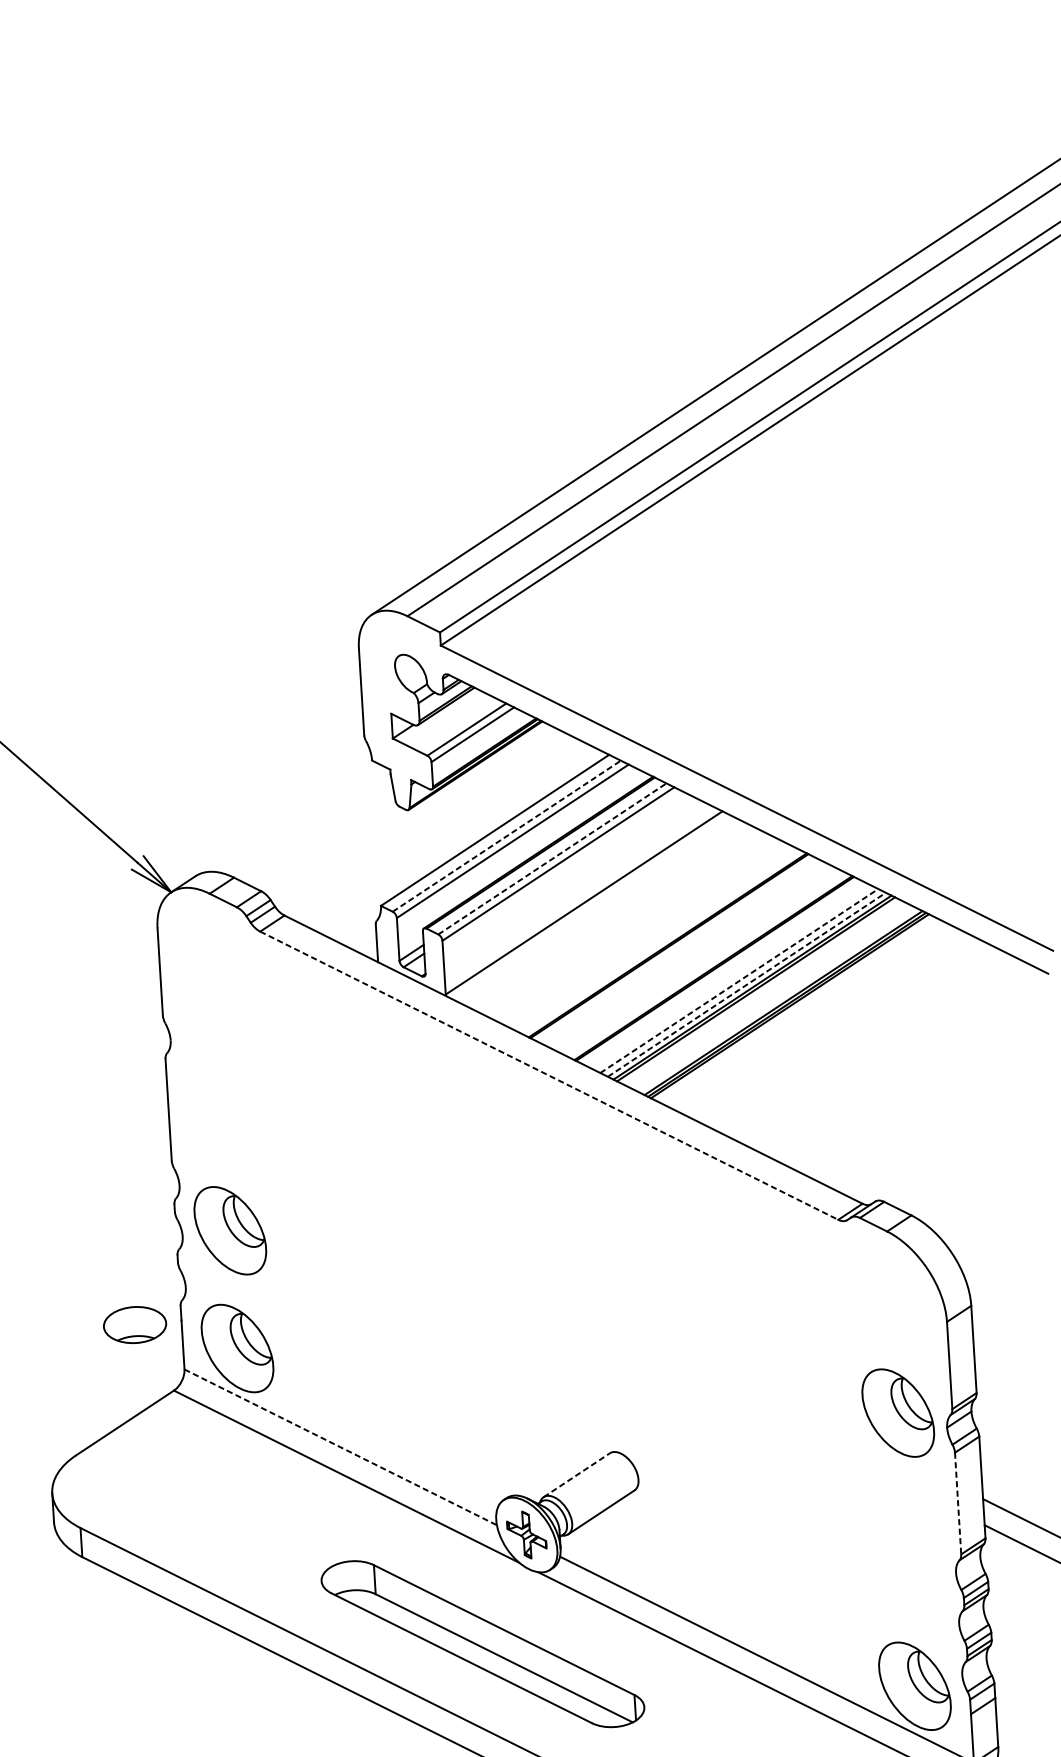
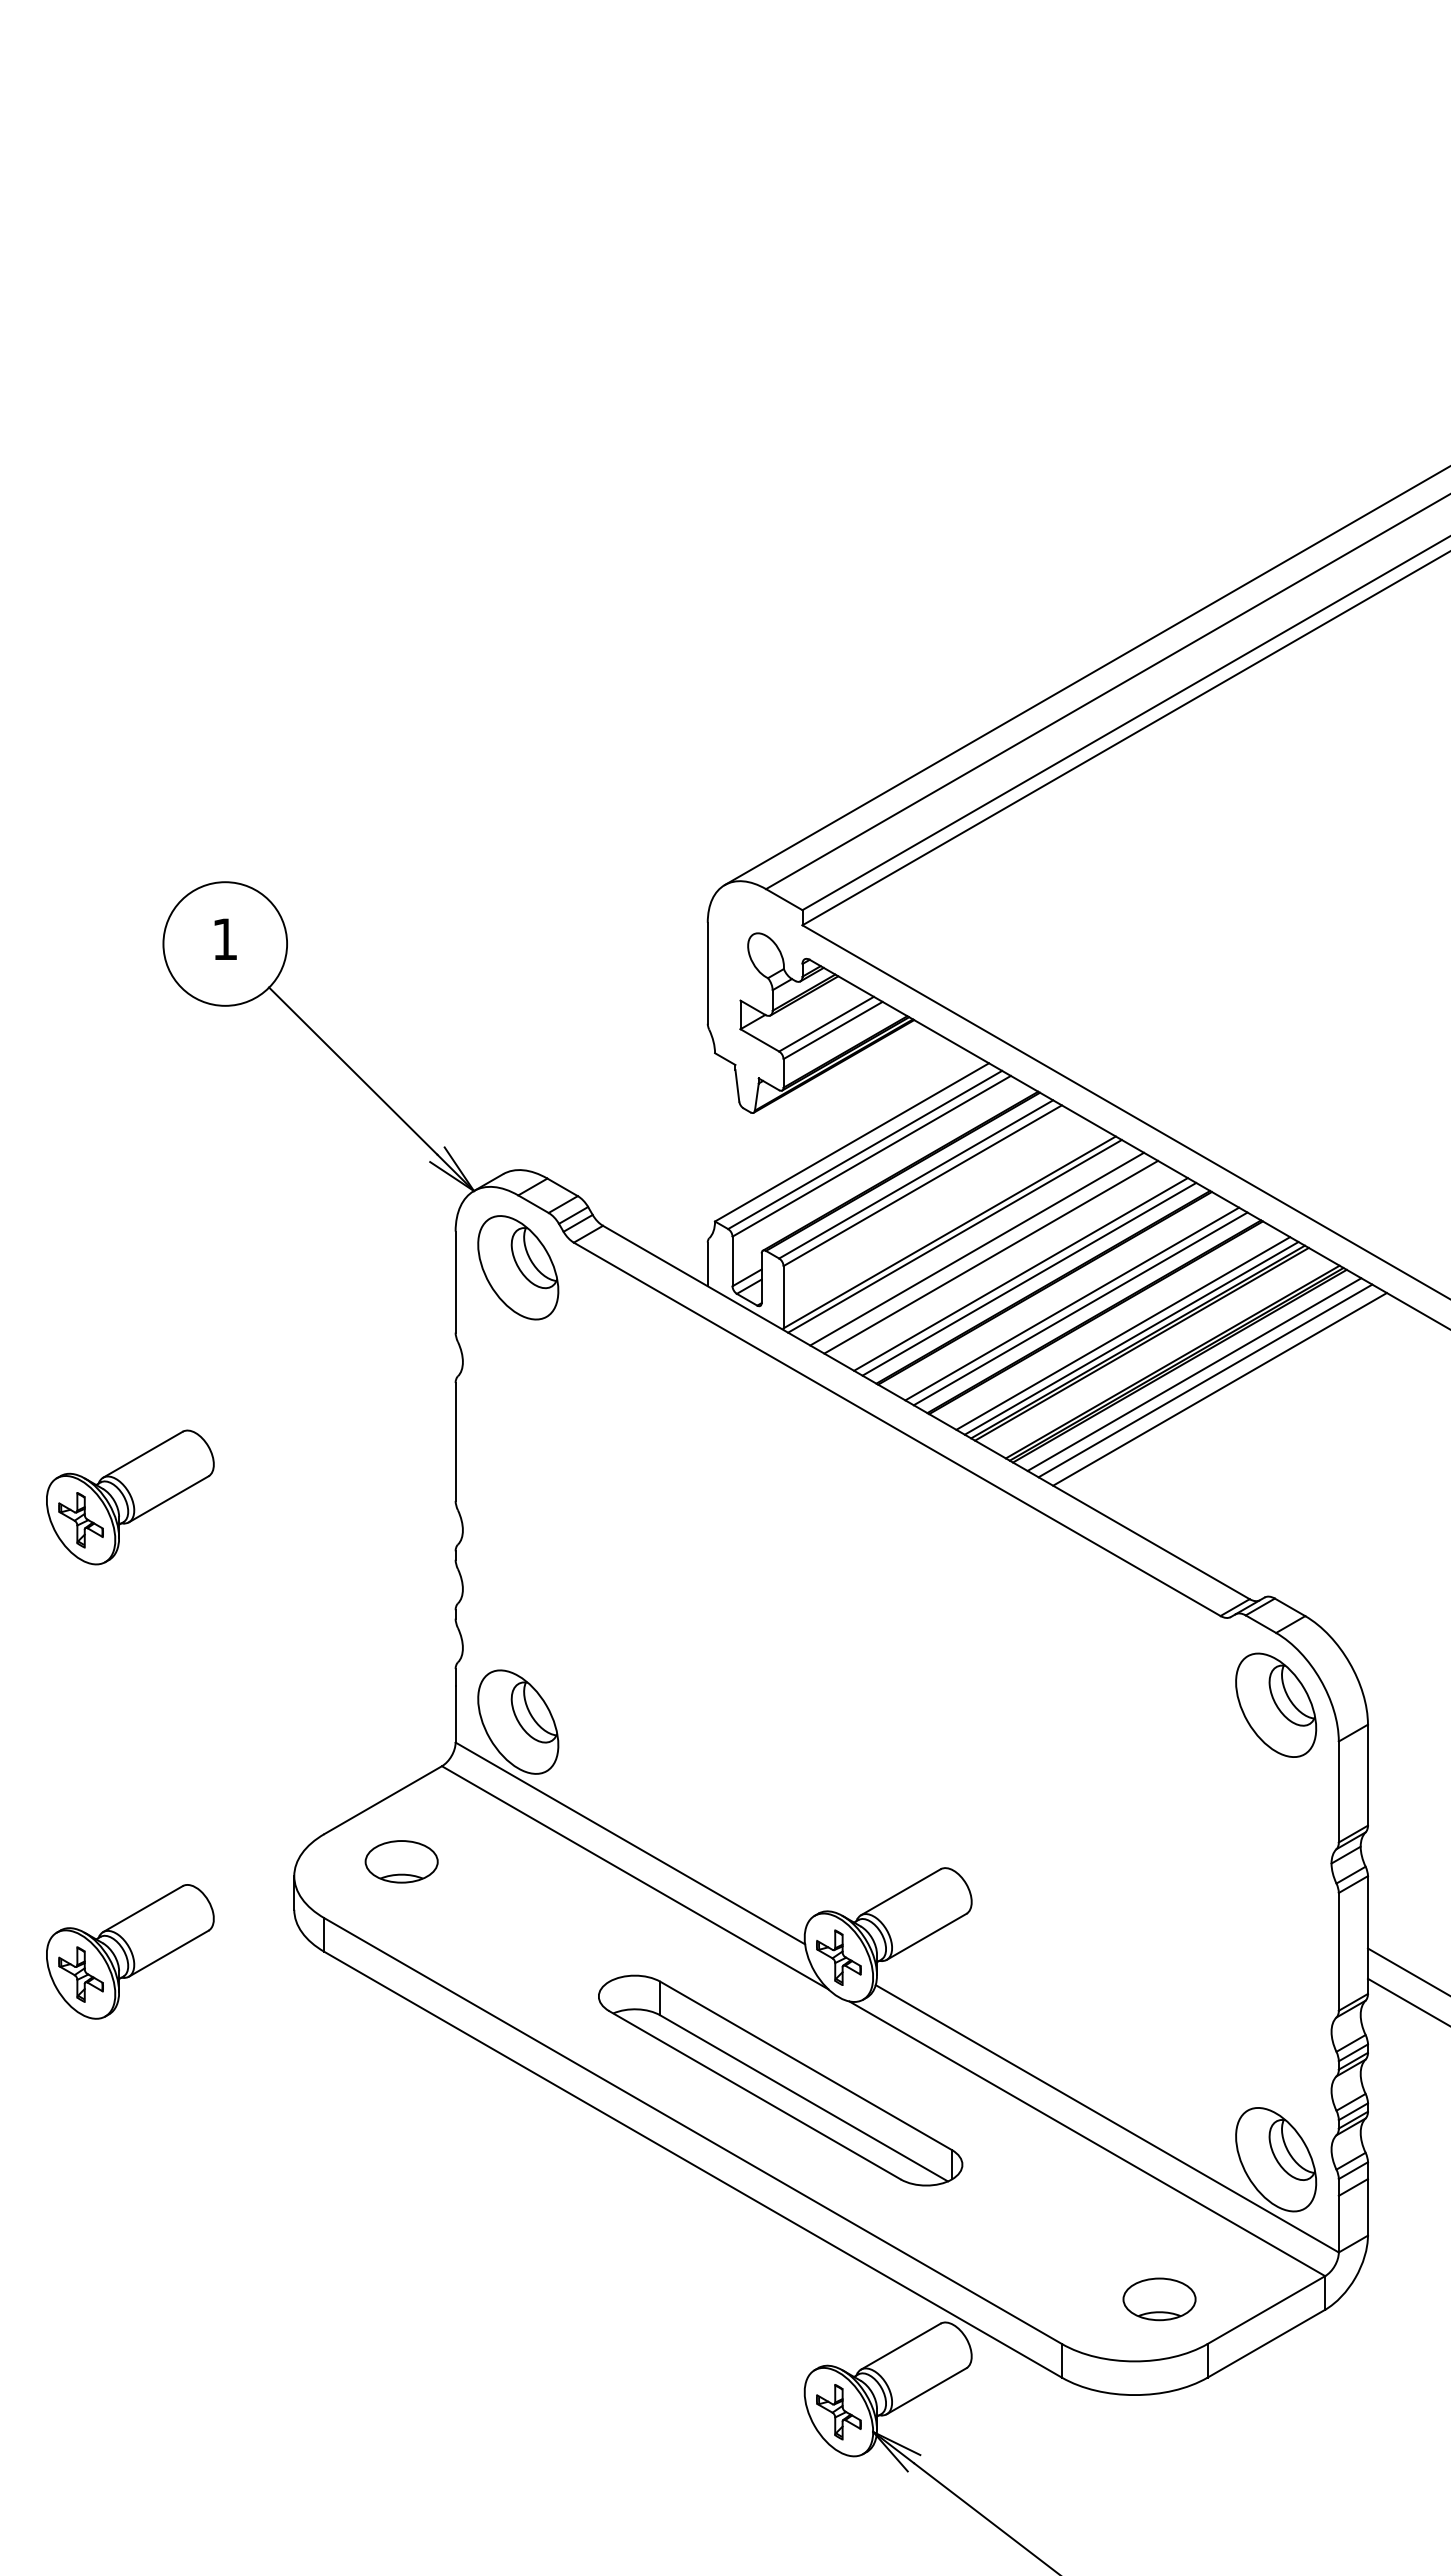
line: (507, 835) -> (865, 1149), dashed -> solid
line: (552, 858) -> (916, 1179), dashed -> solid
line: (588, 906) -> (954, 1236), added
line: (609, 915) -> (977, 1248), added
line: (621, 921) -> (991, 1256), added
line: (647, 935) -> (1020, 1274), added
line: (655, 938) -> (1029, 1278), added
line: (693, 957) -> (1072, 1303), added
line: (701, 961) -> (1080, 1308), added
line: (739, 981) -> (1123, 1333), dashed -> solid
line: (746, 984) -> (1131, 1338), dashed -> solid
line: (803, 1012) -> (1194, 1374), added
line: (812, 1017) -> (1205, 1380), added
line: (825, 1024) -> (1219, 1389), added
line: (549, 1075) -> (897, 1429), dashed -> solid
part: (230, 1230) -> (518, 1267), moved
part: (134, 1324) -> (401, 1861), moved
part: (898, 1412) -> (1276, 1704), moved
line: (340, 1447) -> (630, 1843), dashed -> solid
line: (576, 1475) -> (900, 1892), dashed -> solid
line: (957, 1503) -> (1338, 1951), dashed -> solid

